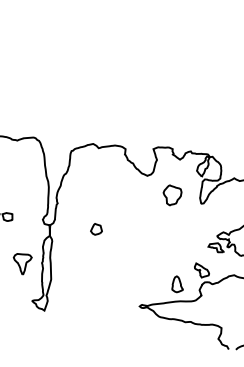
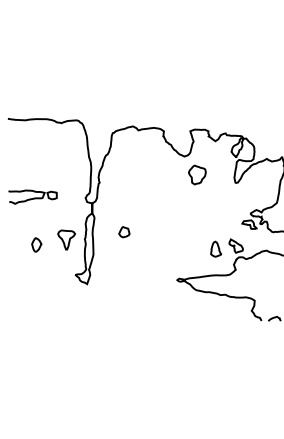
part: (172, 194) -> (197, 174), moved
part: (96, 229) -> (124, 232), moved
part: (176, 283) -> (215, 248), moved

